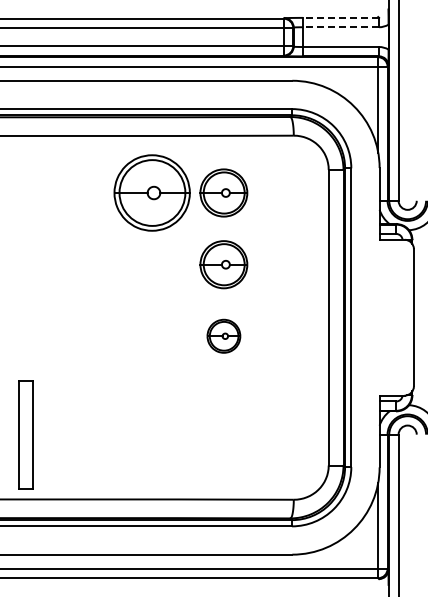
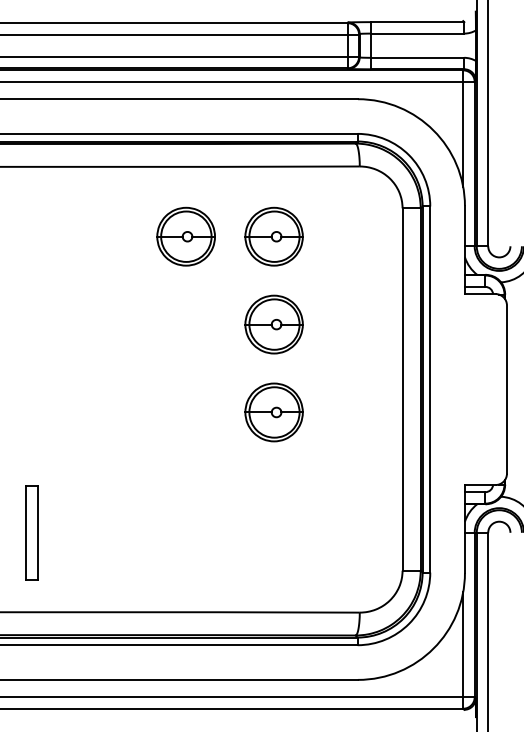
line: (340, 17) -> (417, 21), dashed -> solid
line: (340, 27) -> (417, 33), dashed -> solid
part: (151, 192) -> (185, 236), size x0.62
part: (223, 335) -> (273, 411), size x1.43
part: (25, 434) -> (31, 532), size x0.71

